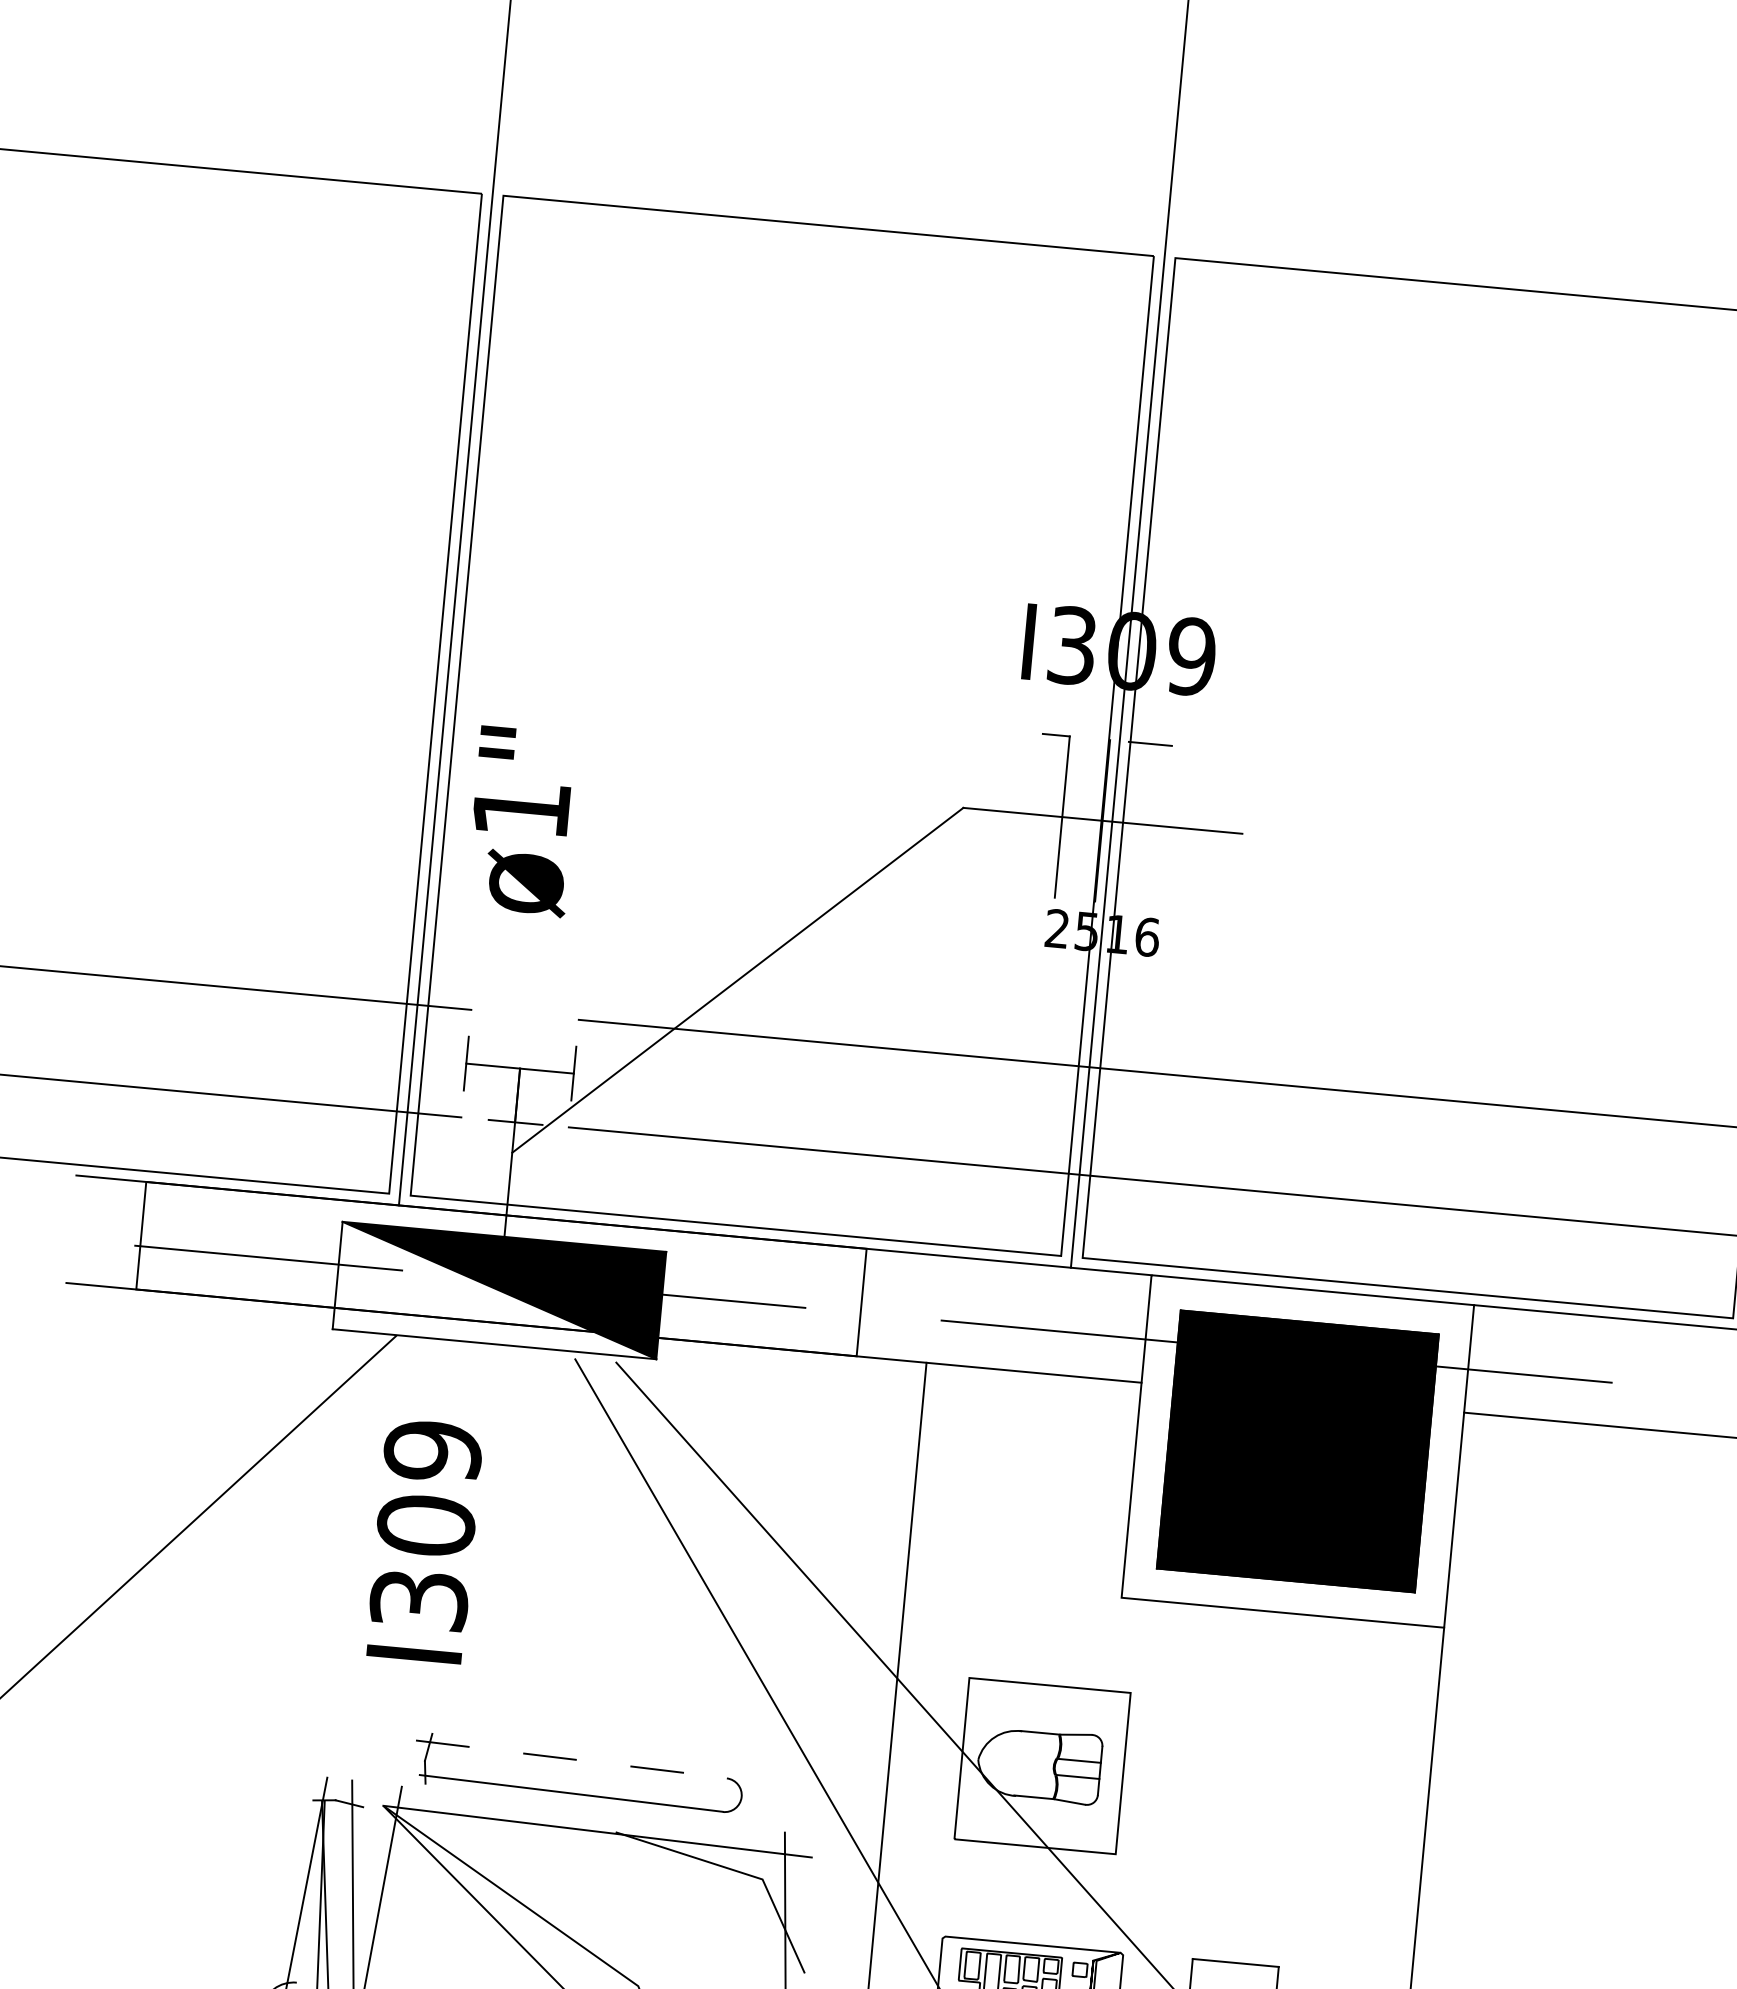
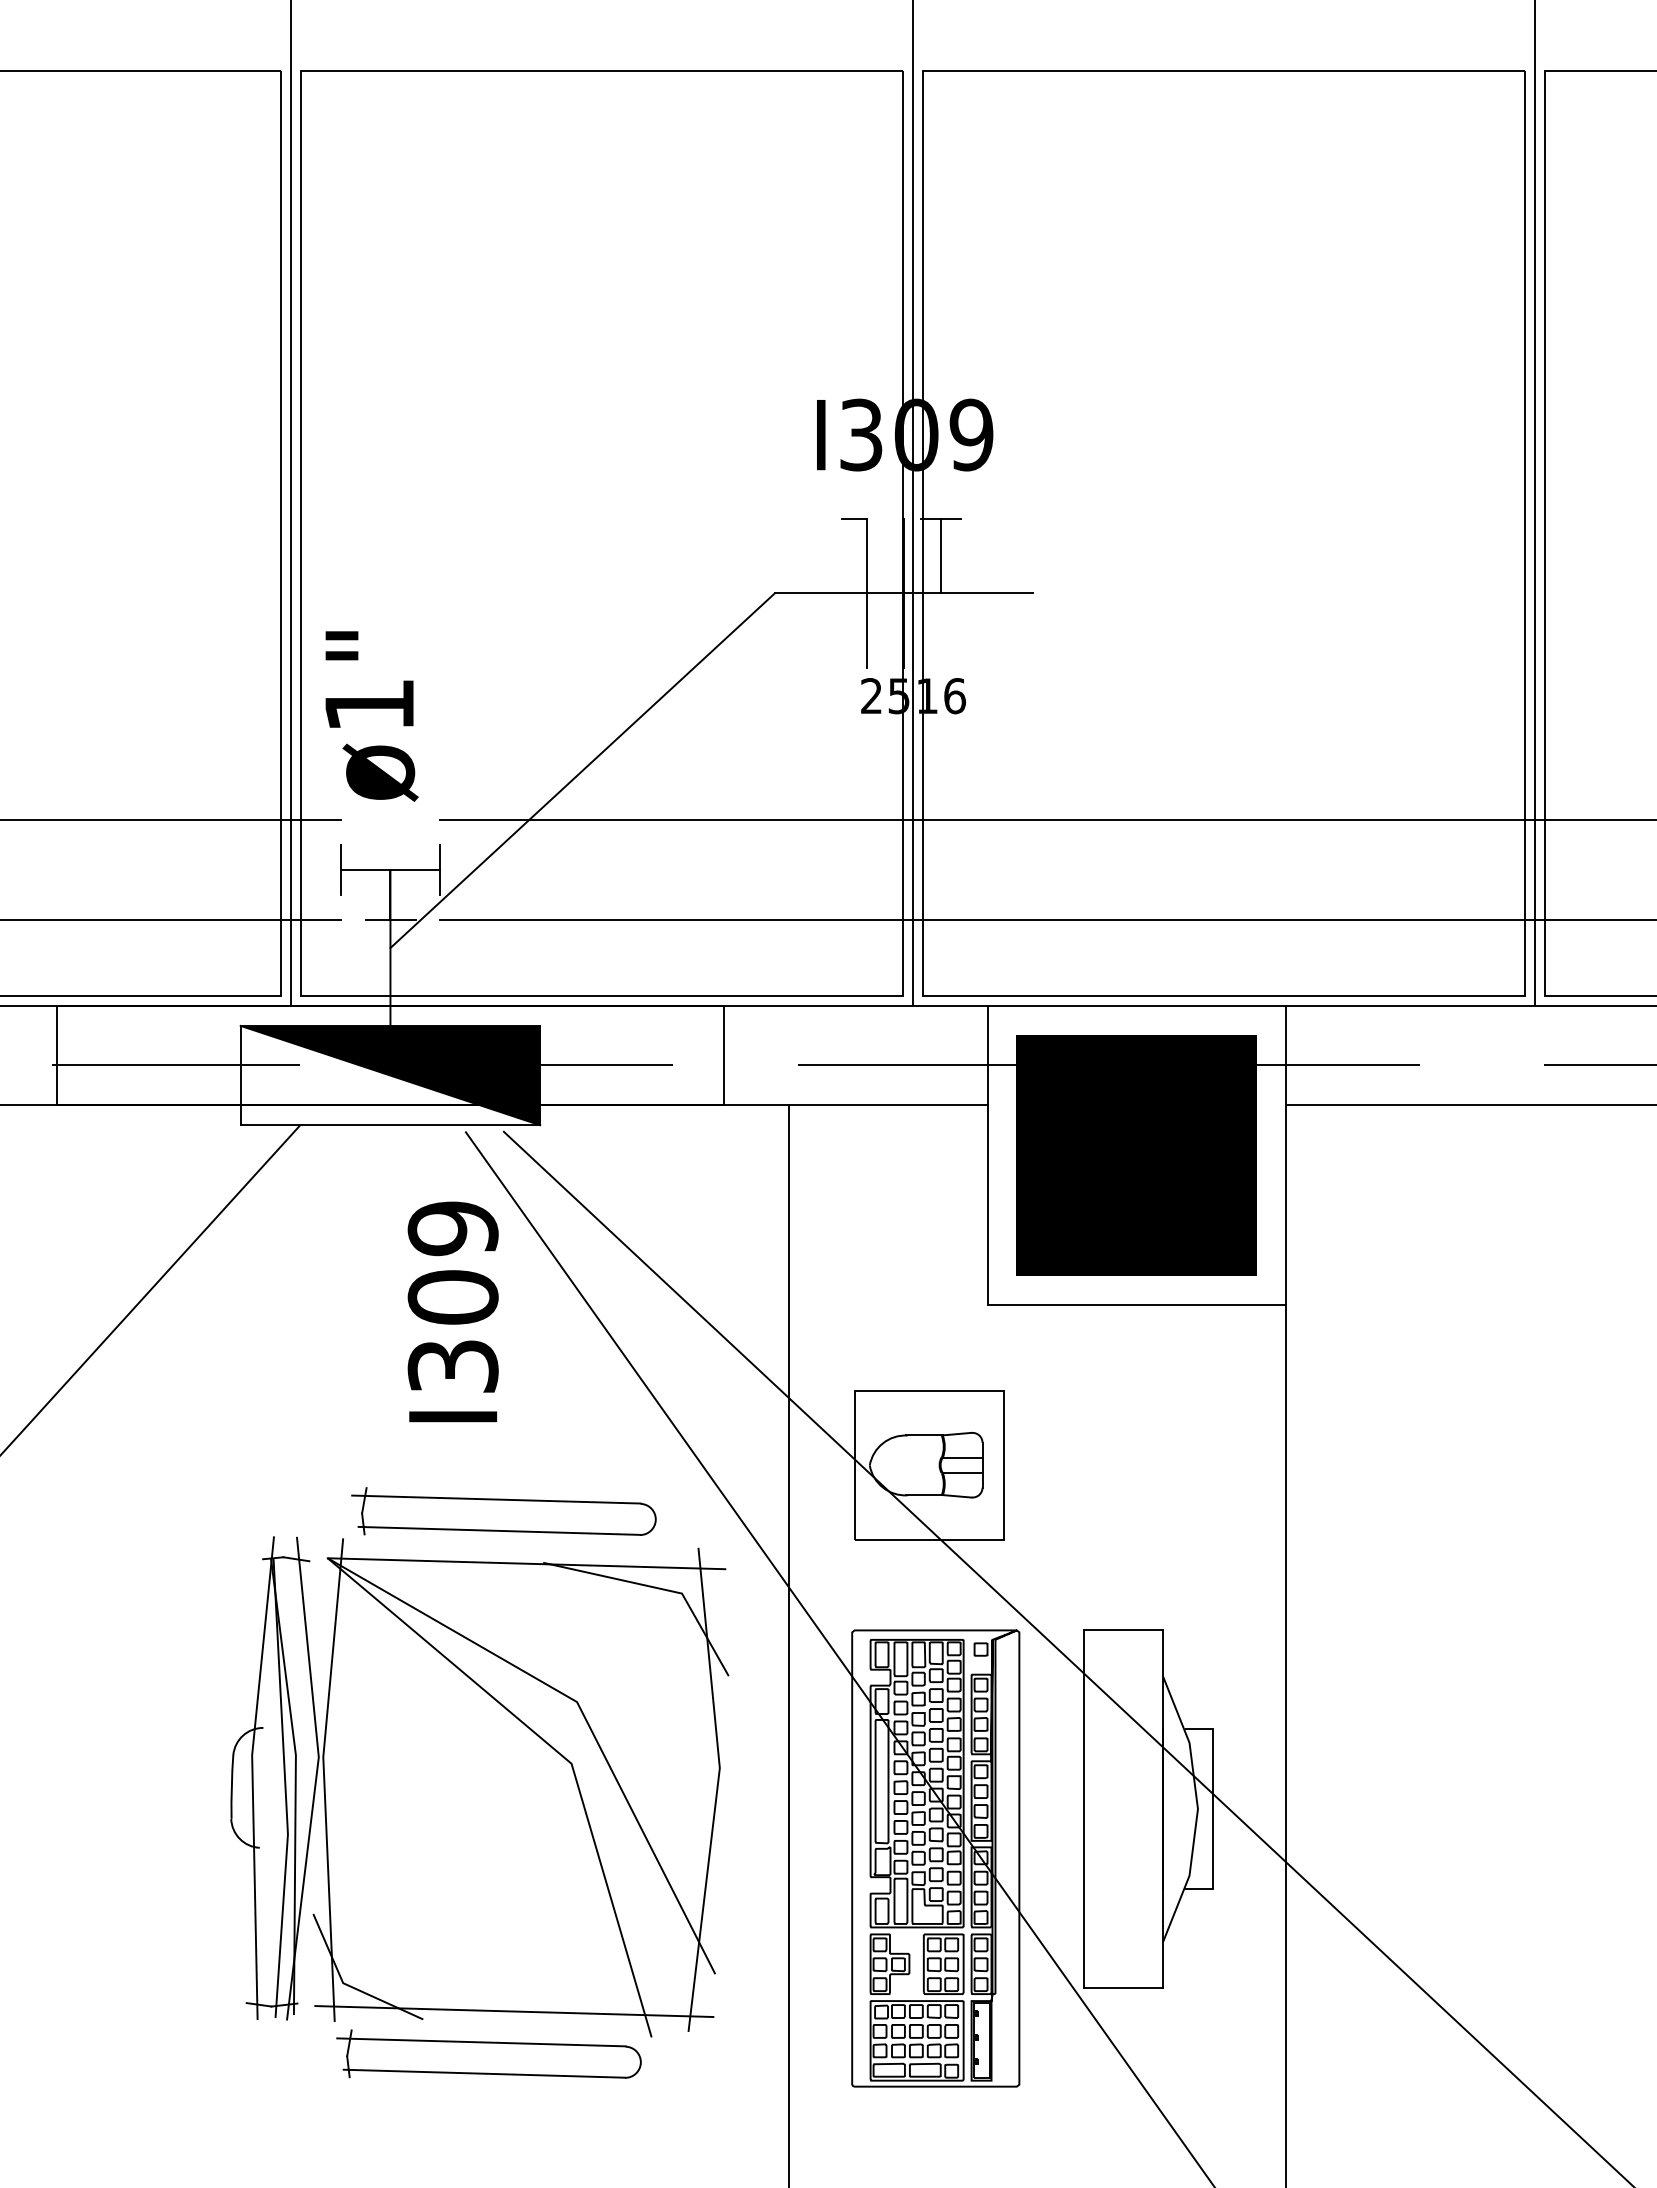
line: (1146, 783) -> (941, 555), added
text: (522, 821) -> (371, 716), moved
text: (424, 1540) -> (452, 1311), moved
line: (571, 1759) -> (496, 1499), dashed -> solid

